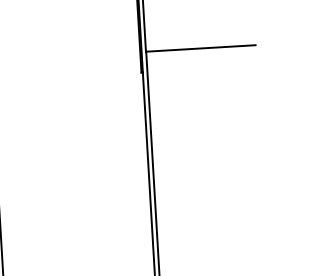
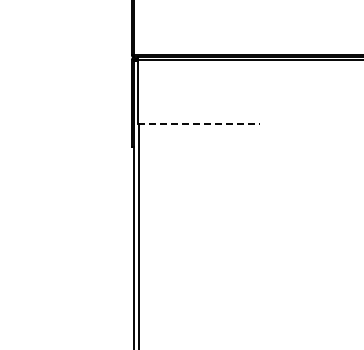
line: (200, 48) -> (198, 124), solid -> dashed

